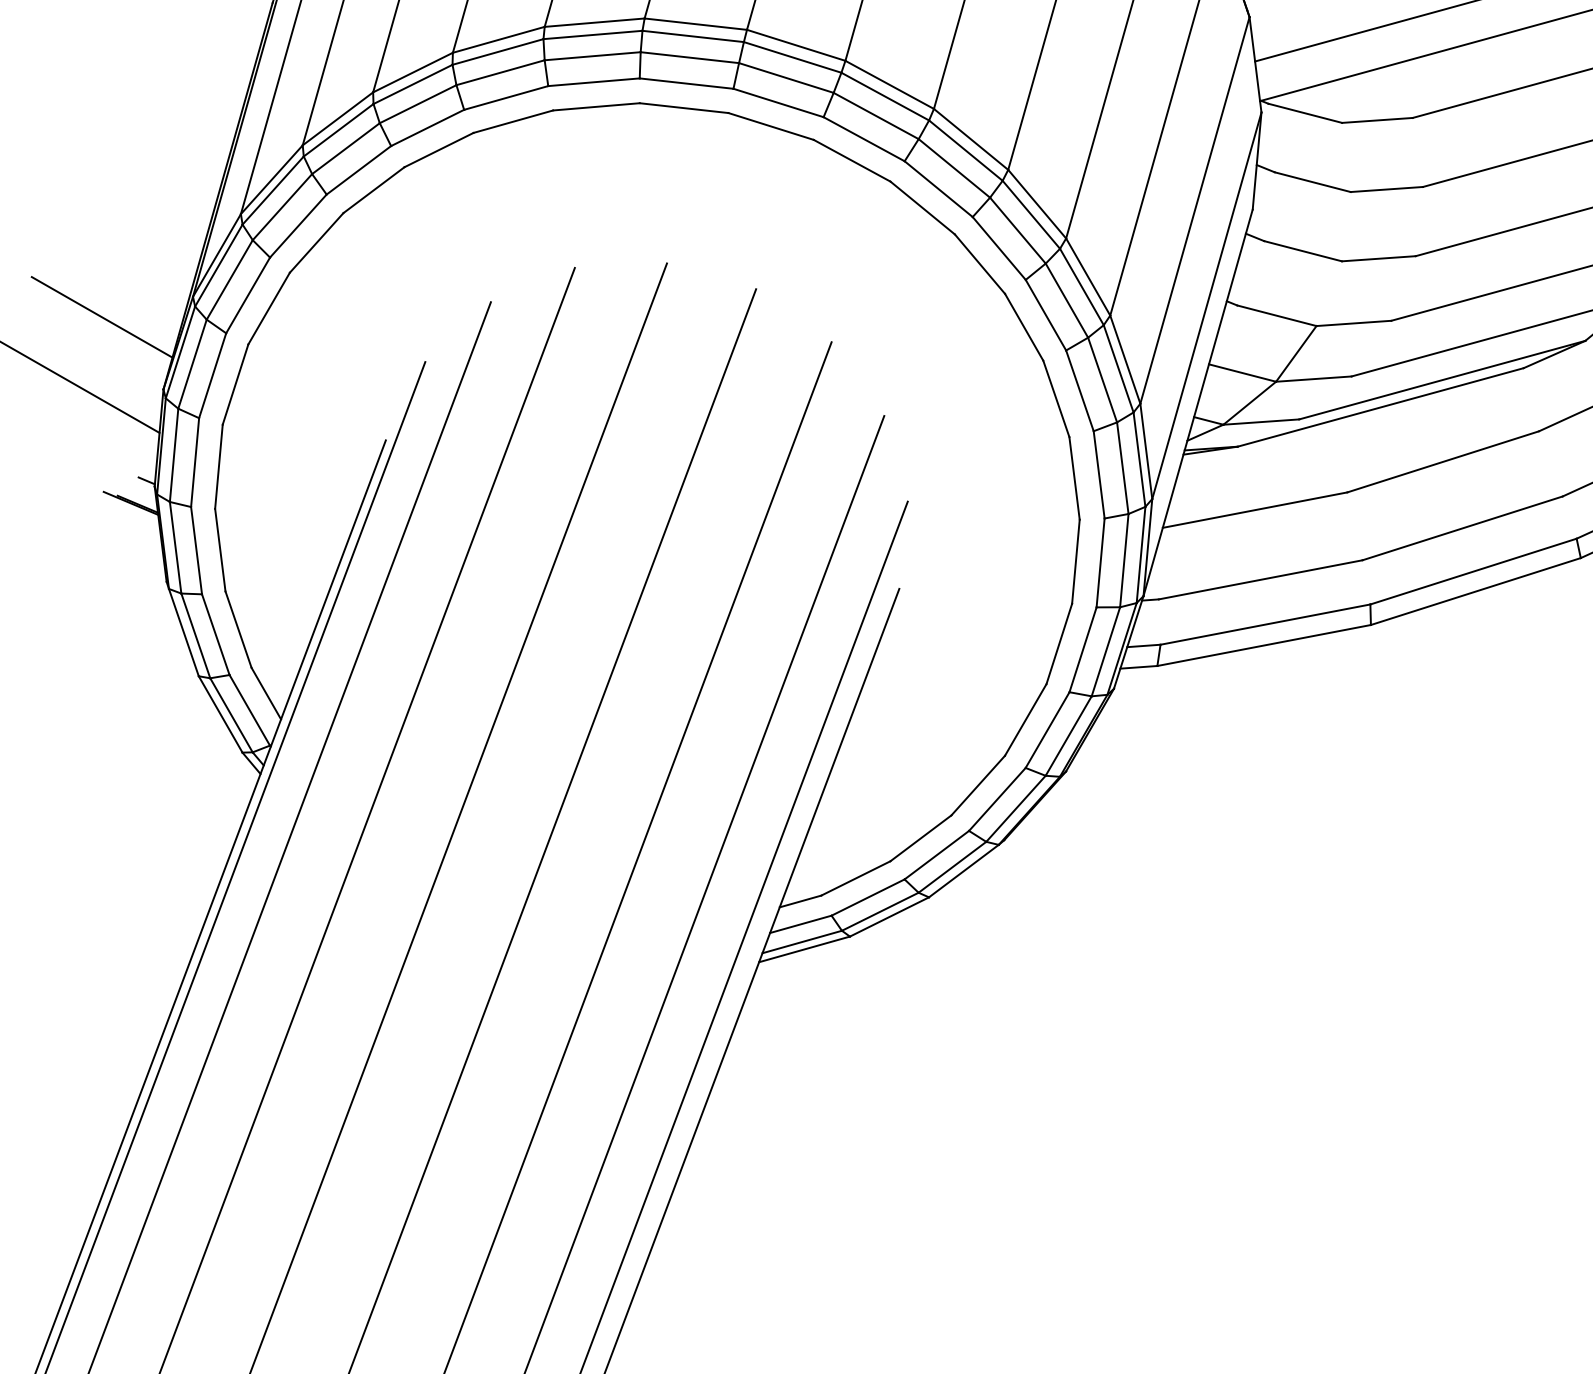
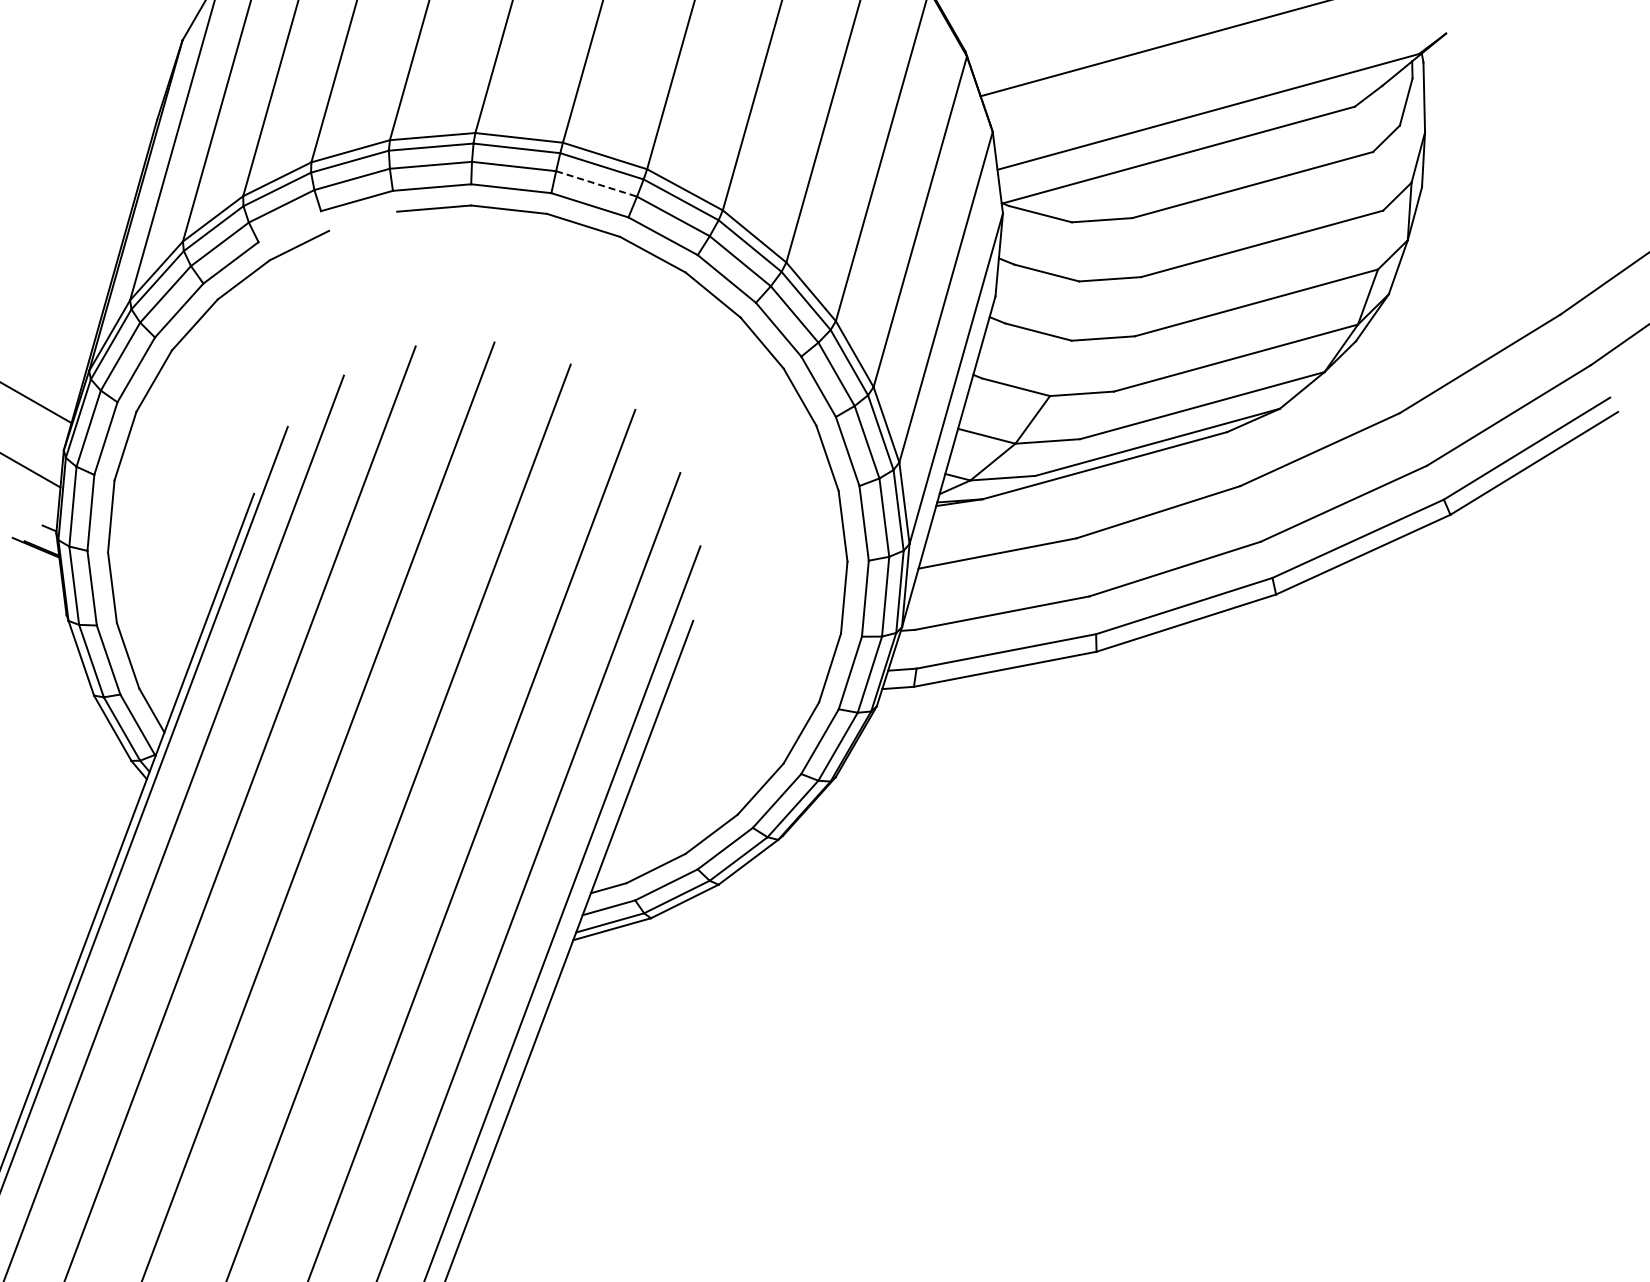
line: (787, 78) -> (597, 184), solid -> dashed
line: (513, 120) -> (363, 220), removed
line: (427, 127) -> (289, 226), removed

